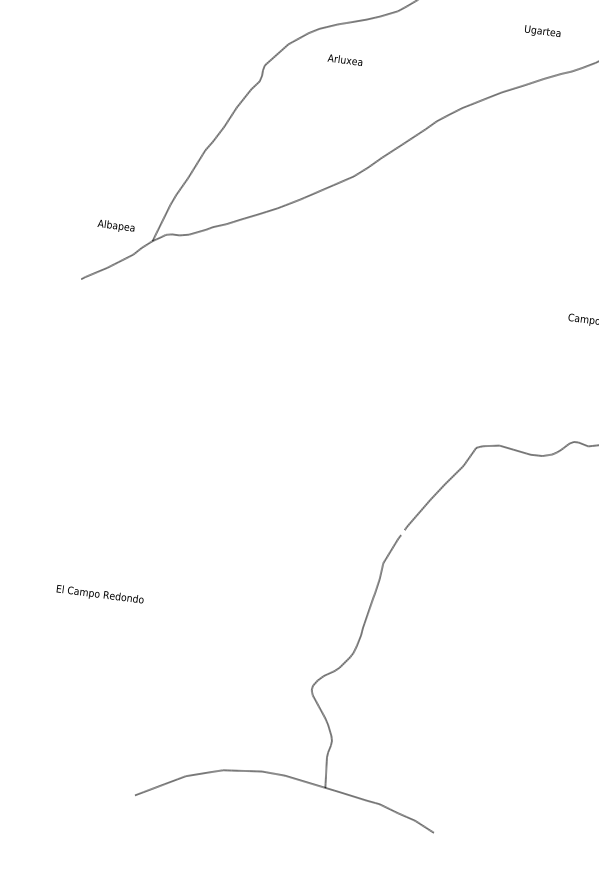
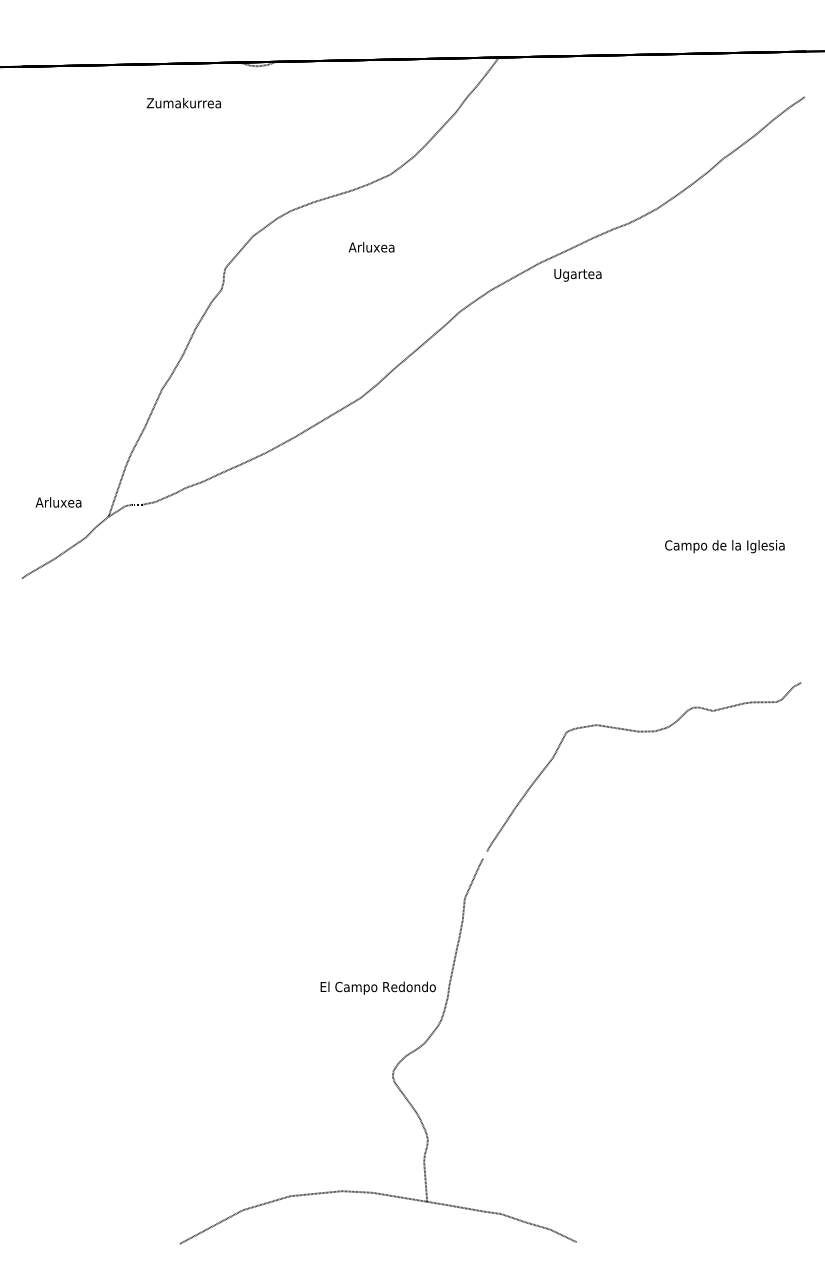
text: (542, 32) -> (577, 275), moved
text: (345, 60) -> (371, 247), moved
text: (116, 226) -> (58, 503), Albapea -> Arluxea
text: (99, 594) -> (377, 987), moved

